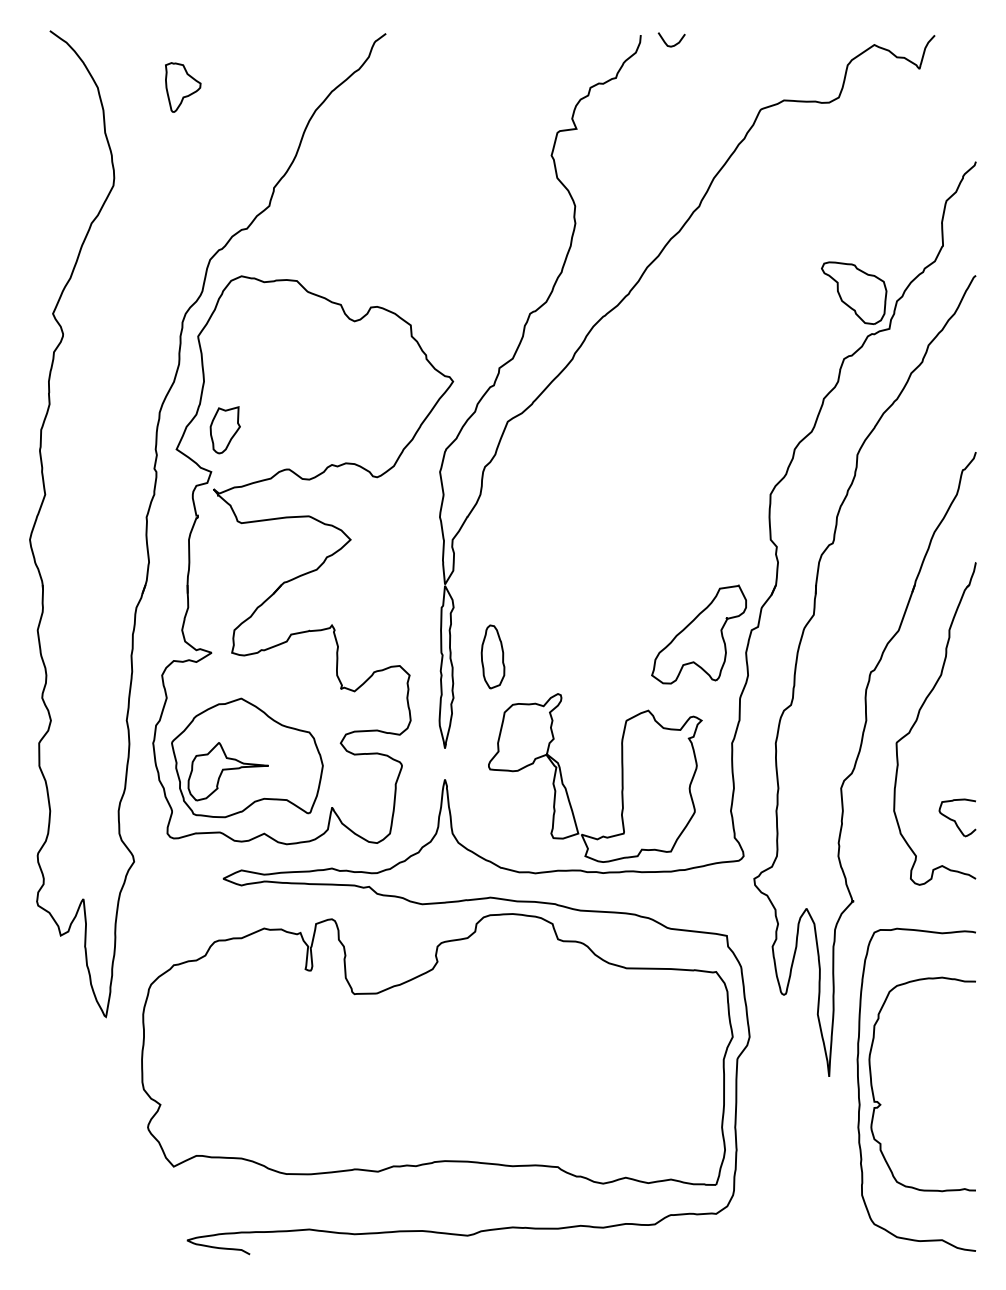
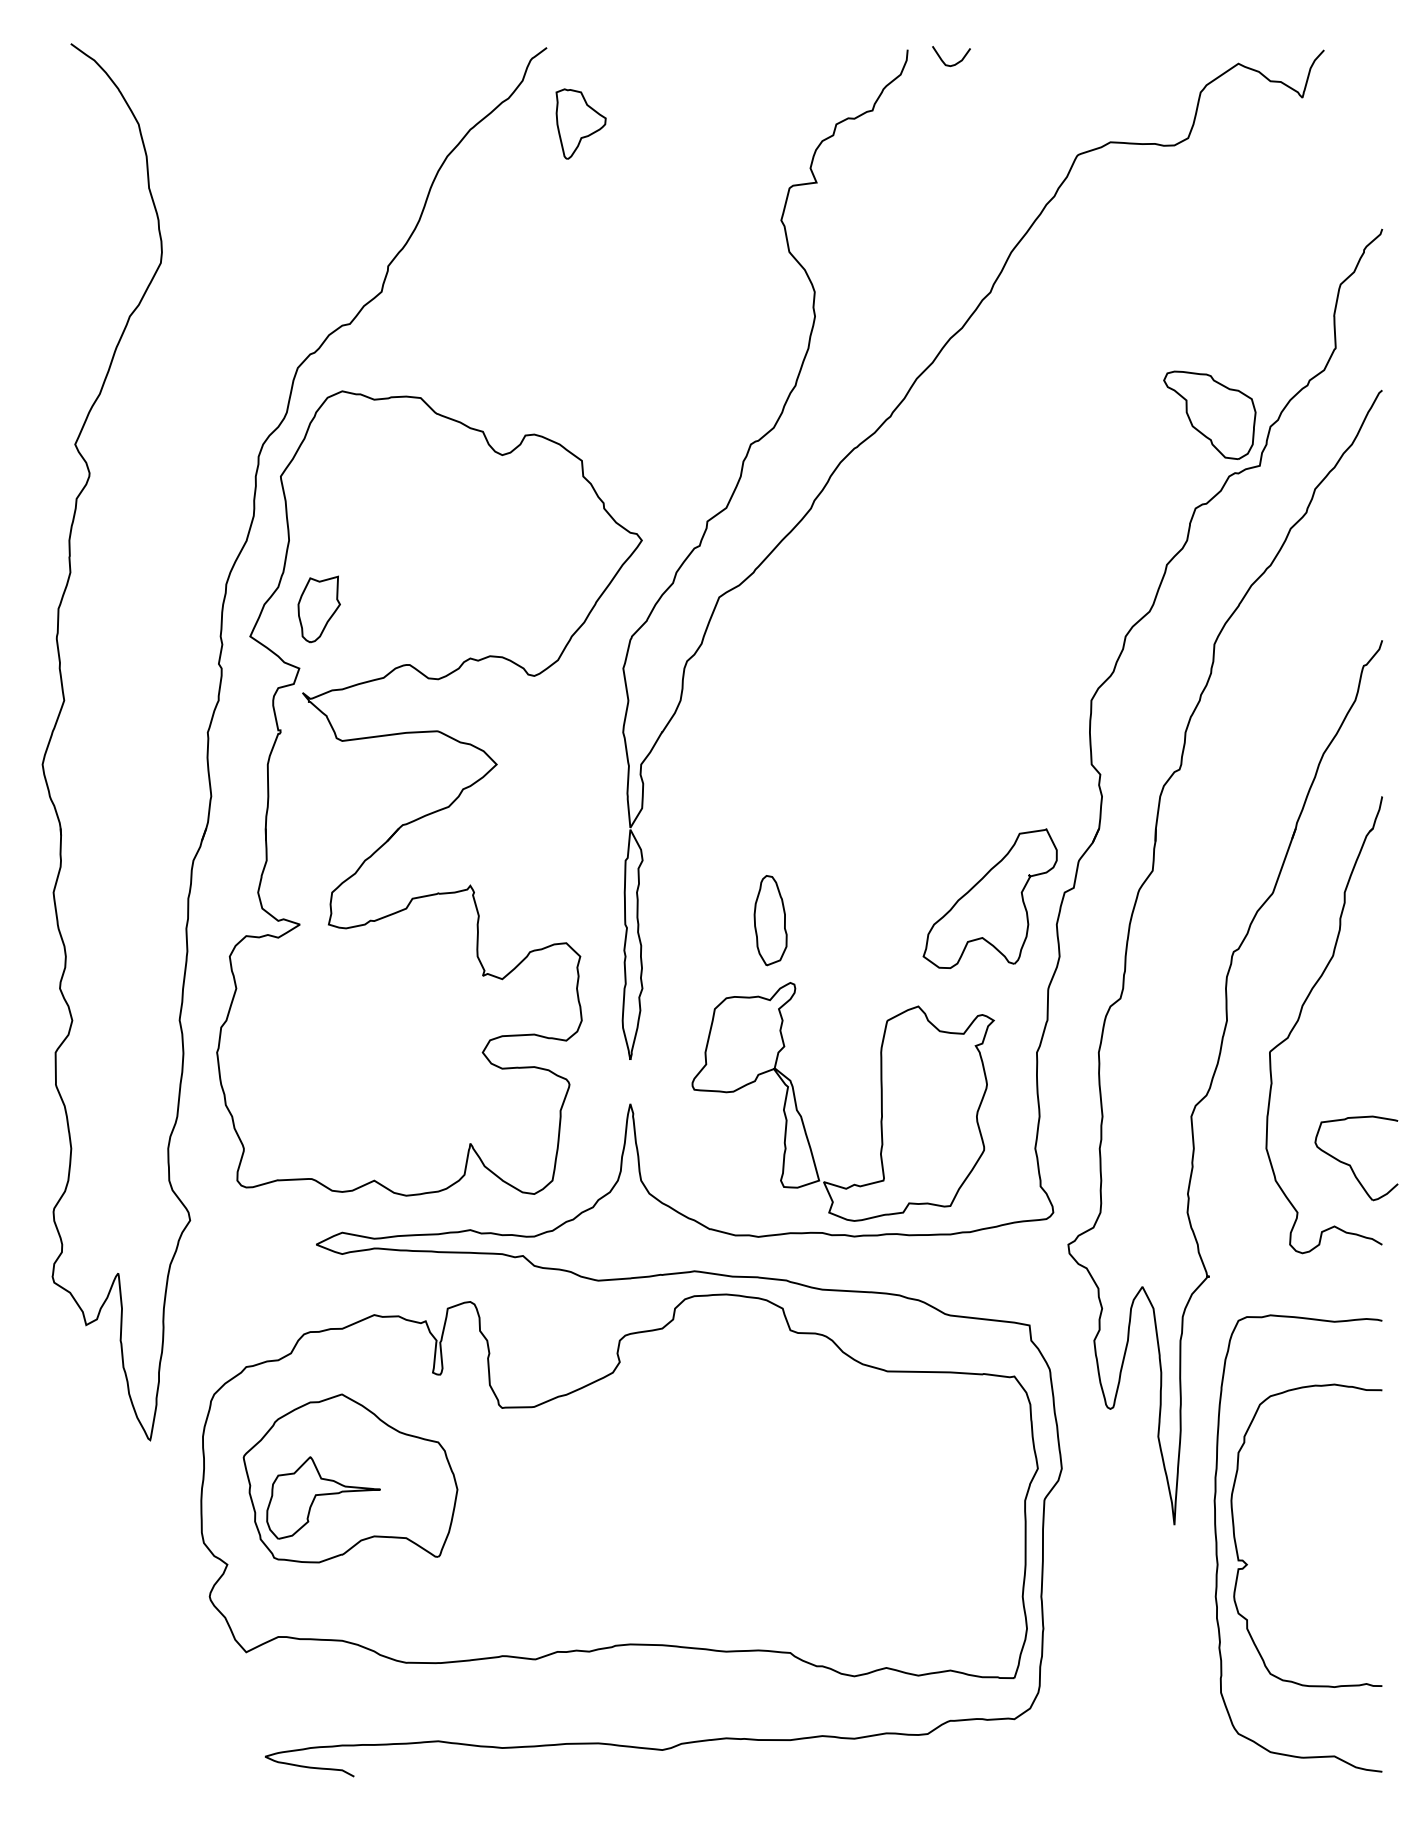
part: (183, 87) -> (581, 123), moved
part: (492, 656) -> (769, 919), moved
part: (247, 757) -> (350, 1477), moved
part: (957, 817) -> (1356, 1157), size x1.6

